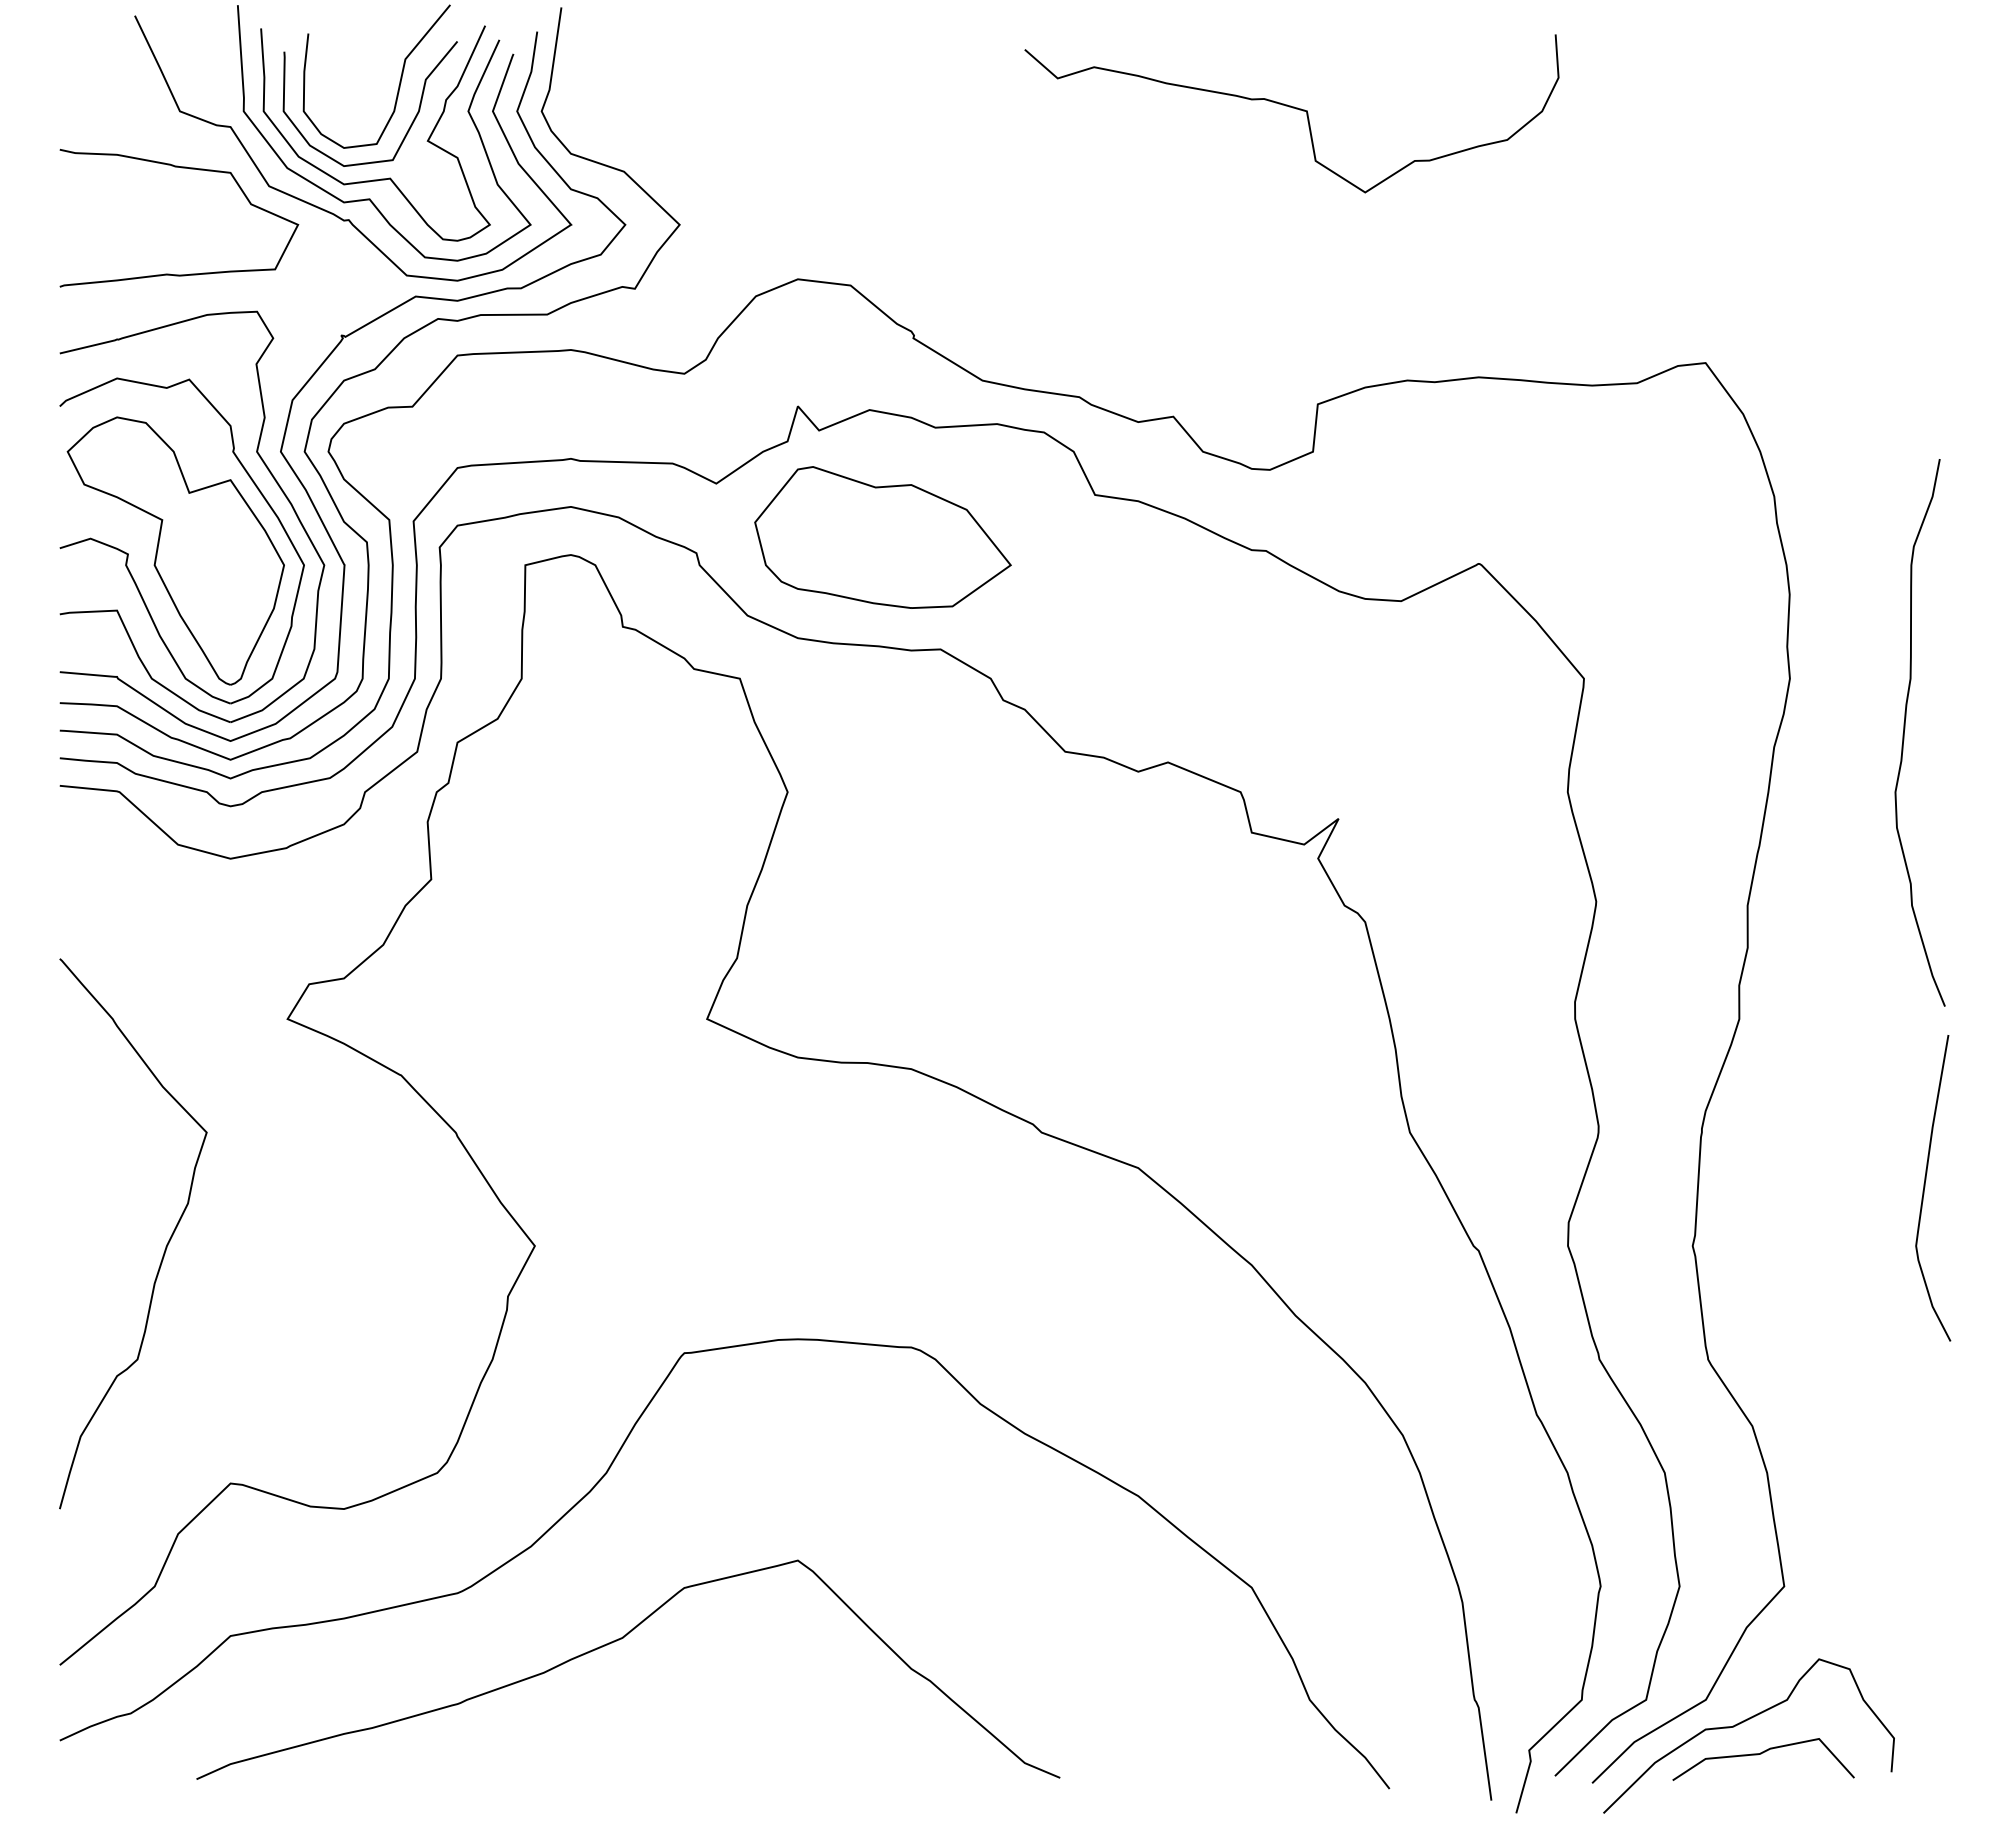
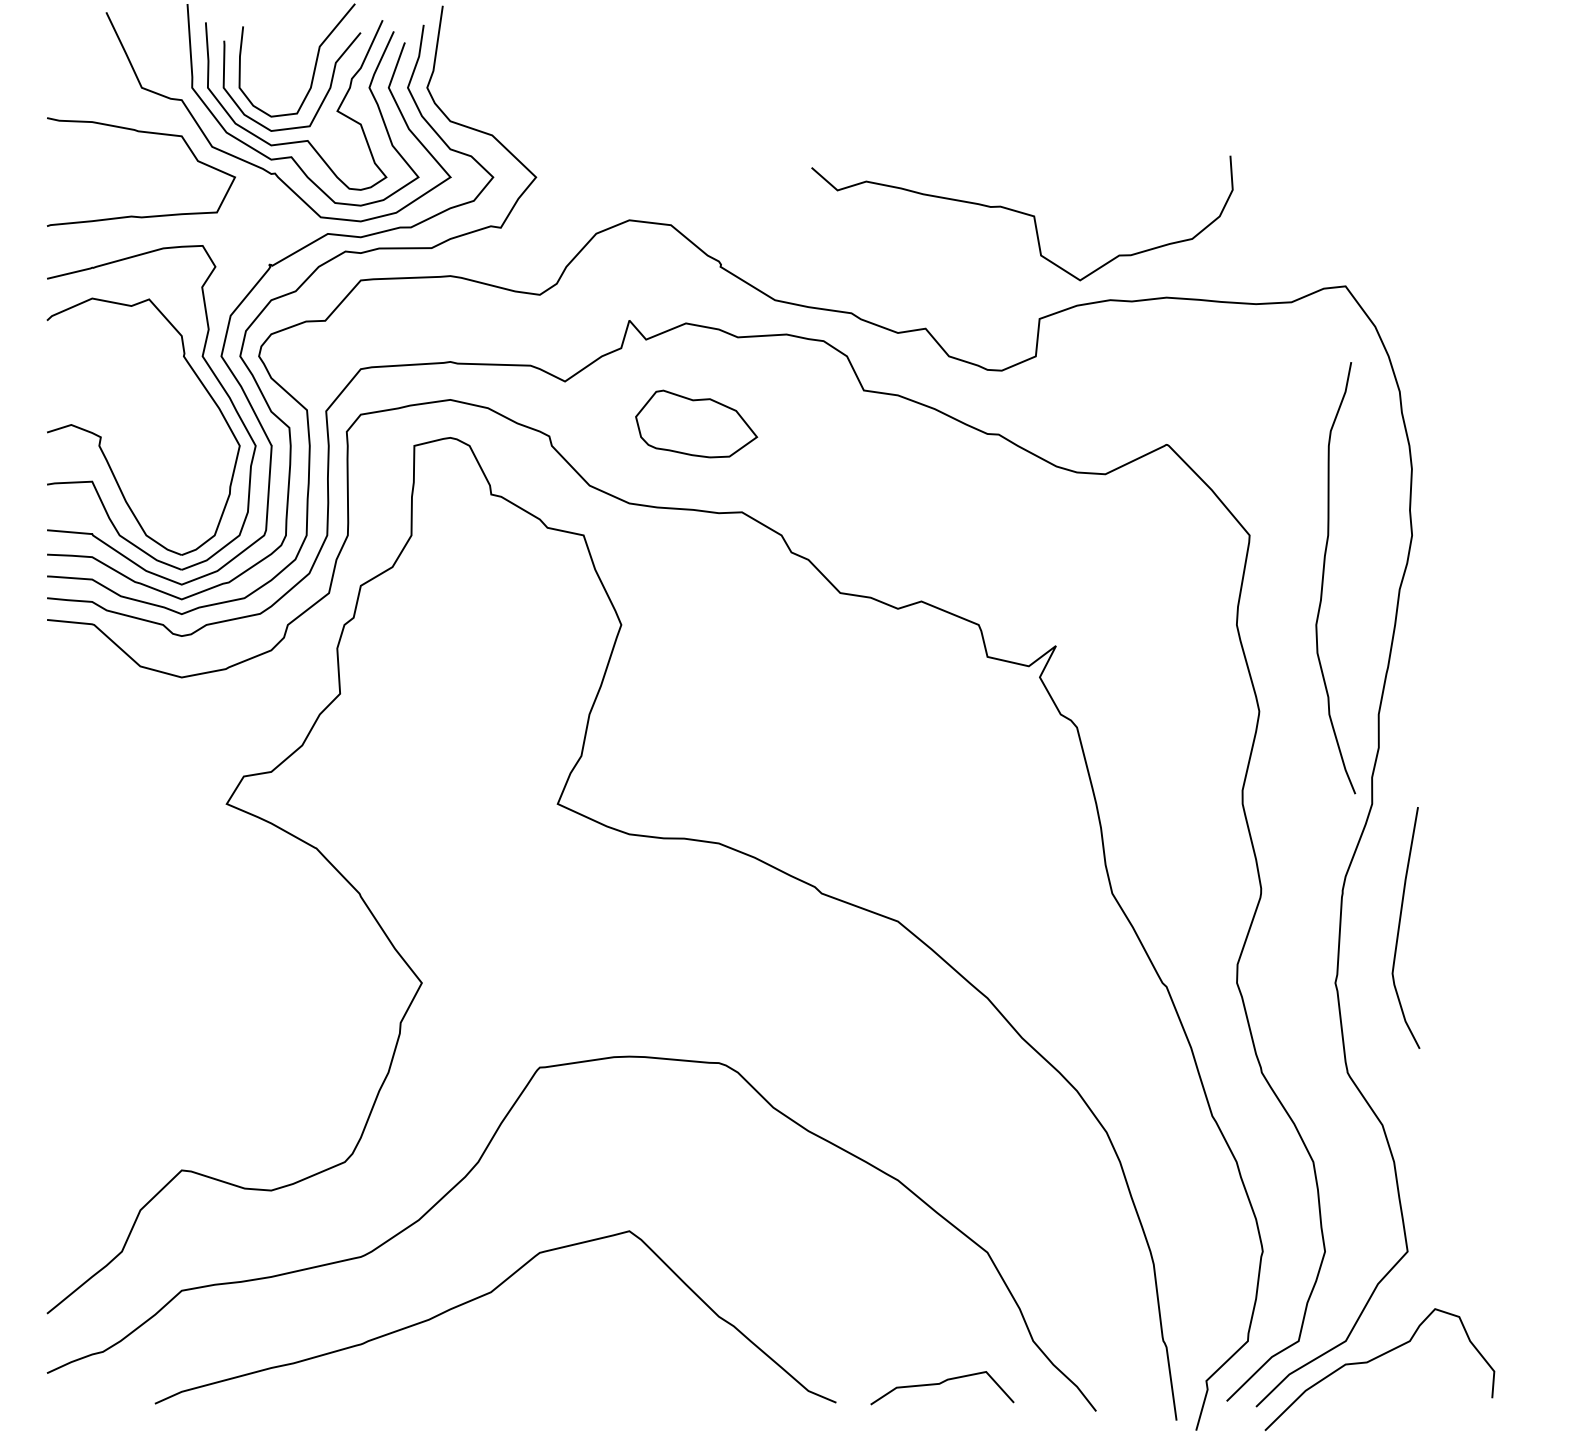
curve: (1292, 108) -> (1022, 214), moved
part: (882, 537) -> (696, 424), size x0.6
part: (175, 550) -> (138, 434), removed
curve: (1905, 729) -> (1324, 575), moved
curve: (1925, 1187) -> (1399, 927), moved
curve: (165, 1246) -> (130, 983), removed
curve: (1761, 1754) -> (940, 1384), moved

